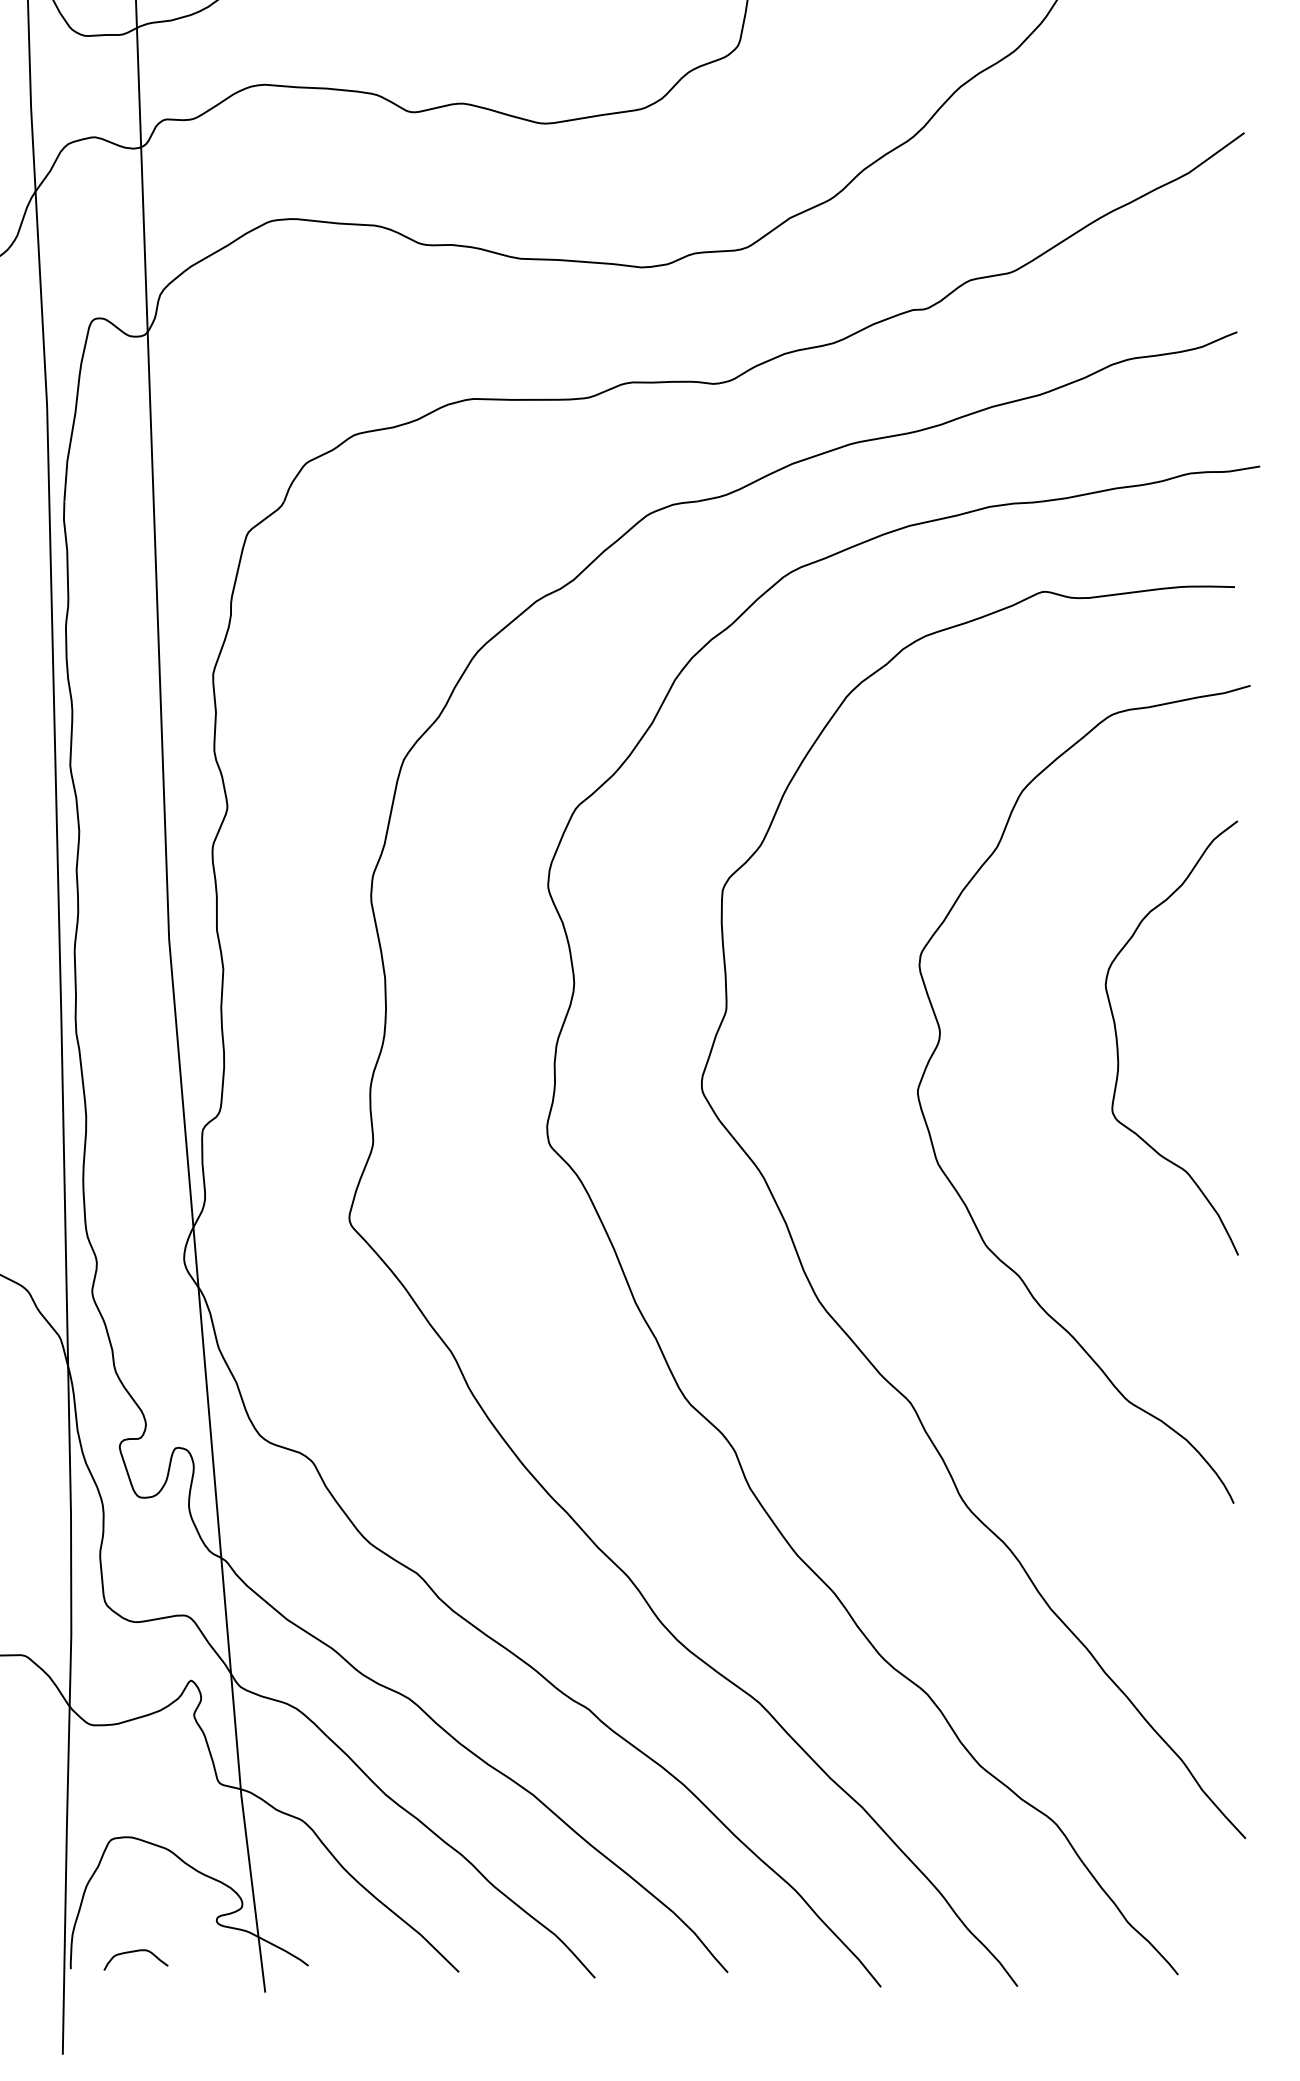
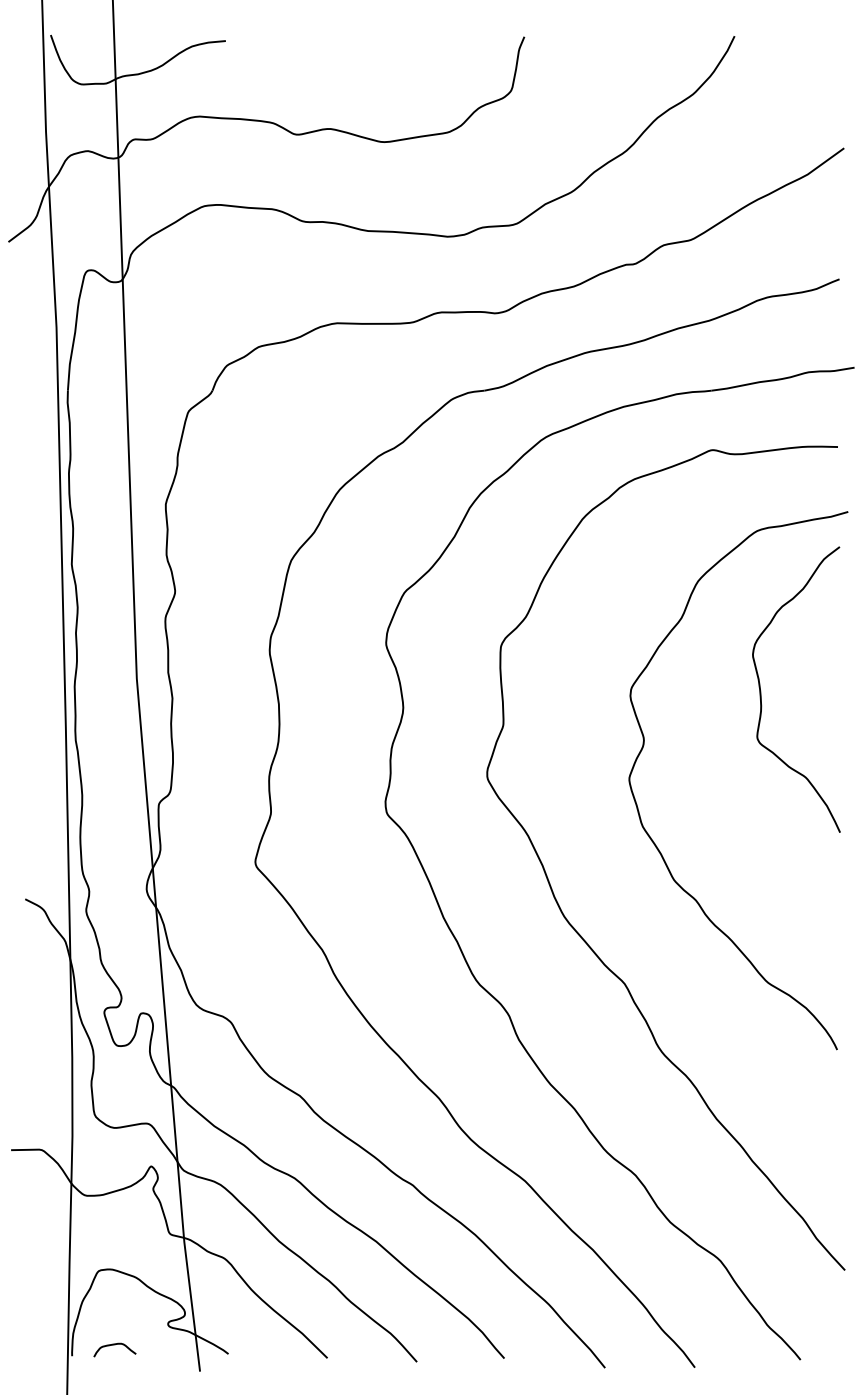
curve: (1118, 1039) -> (761, 690), moved

